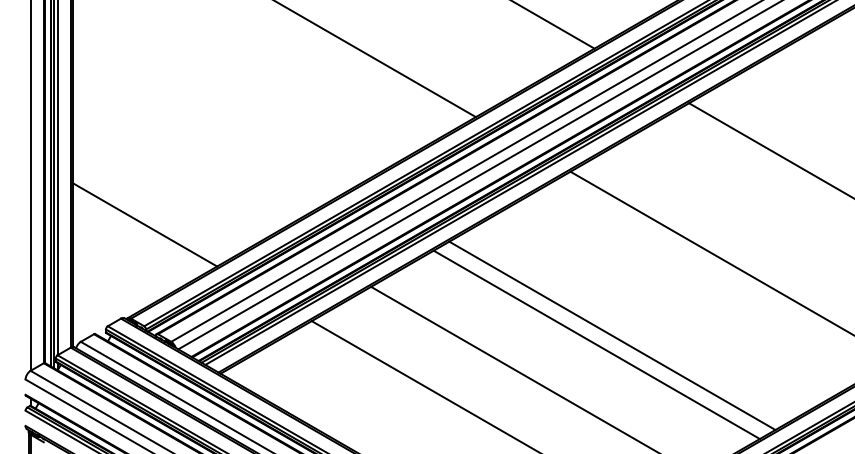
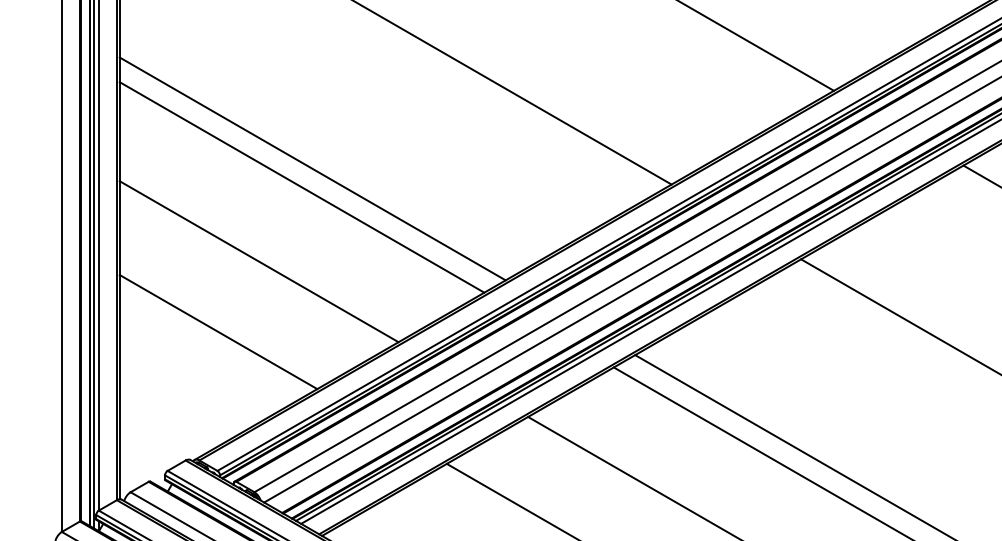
line: (213, 105) -> (312, 168), added
line: (205, 119) -> (301, 187), added
line: (174, 173) -> (258, 261), added

